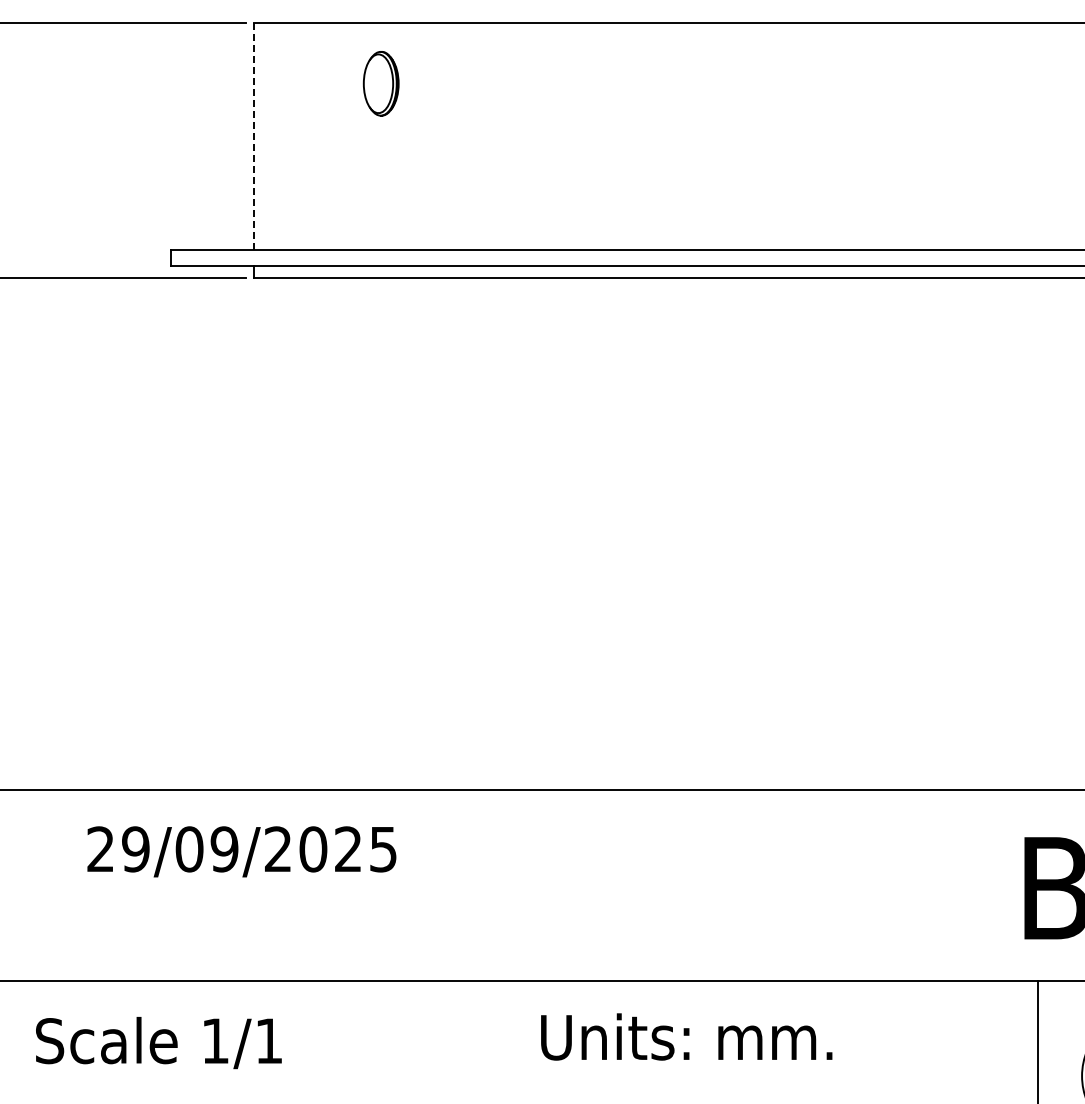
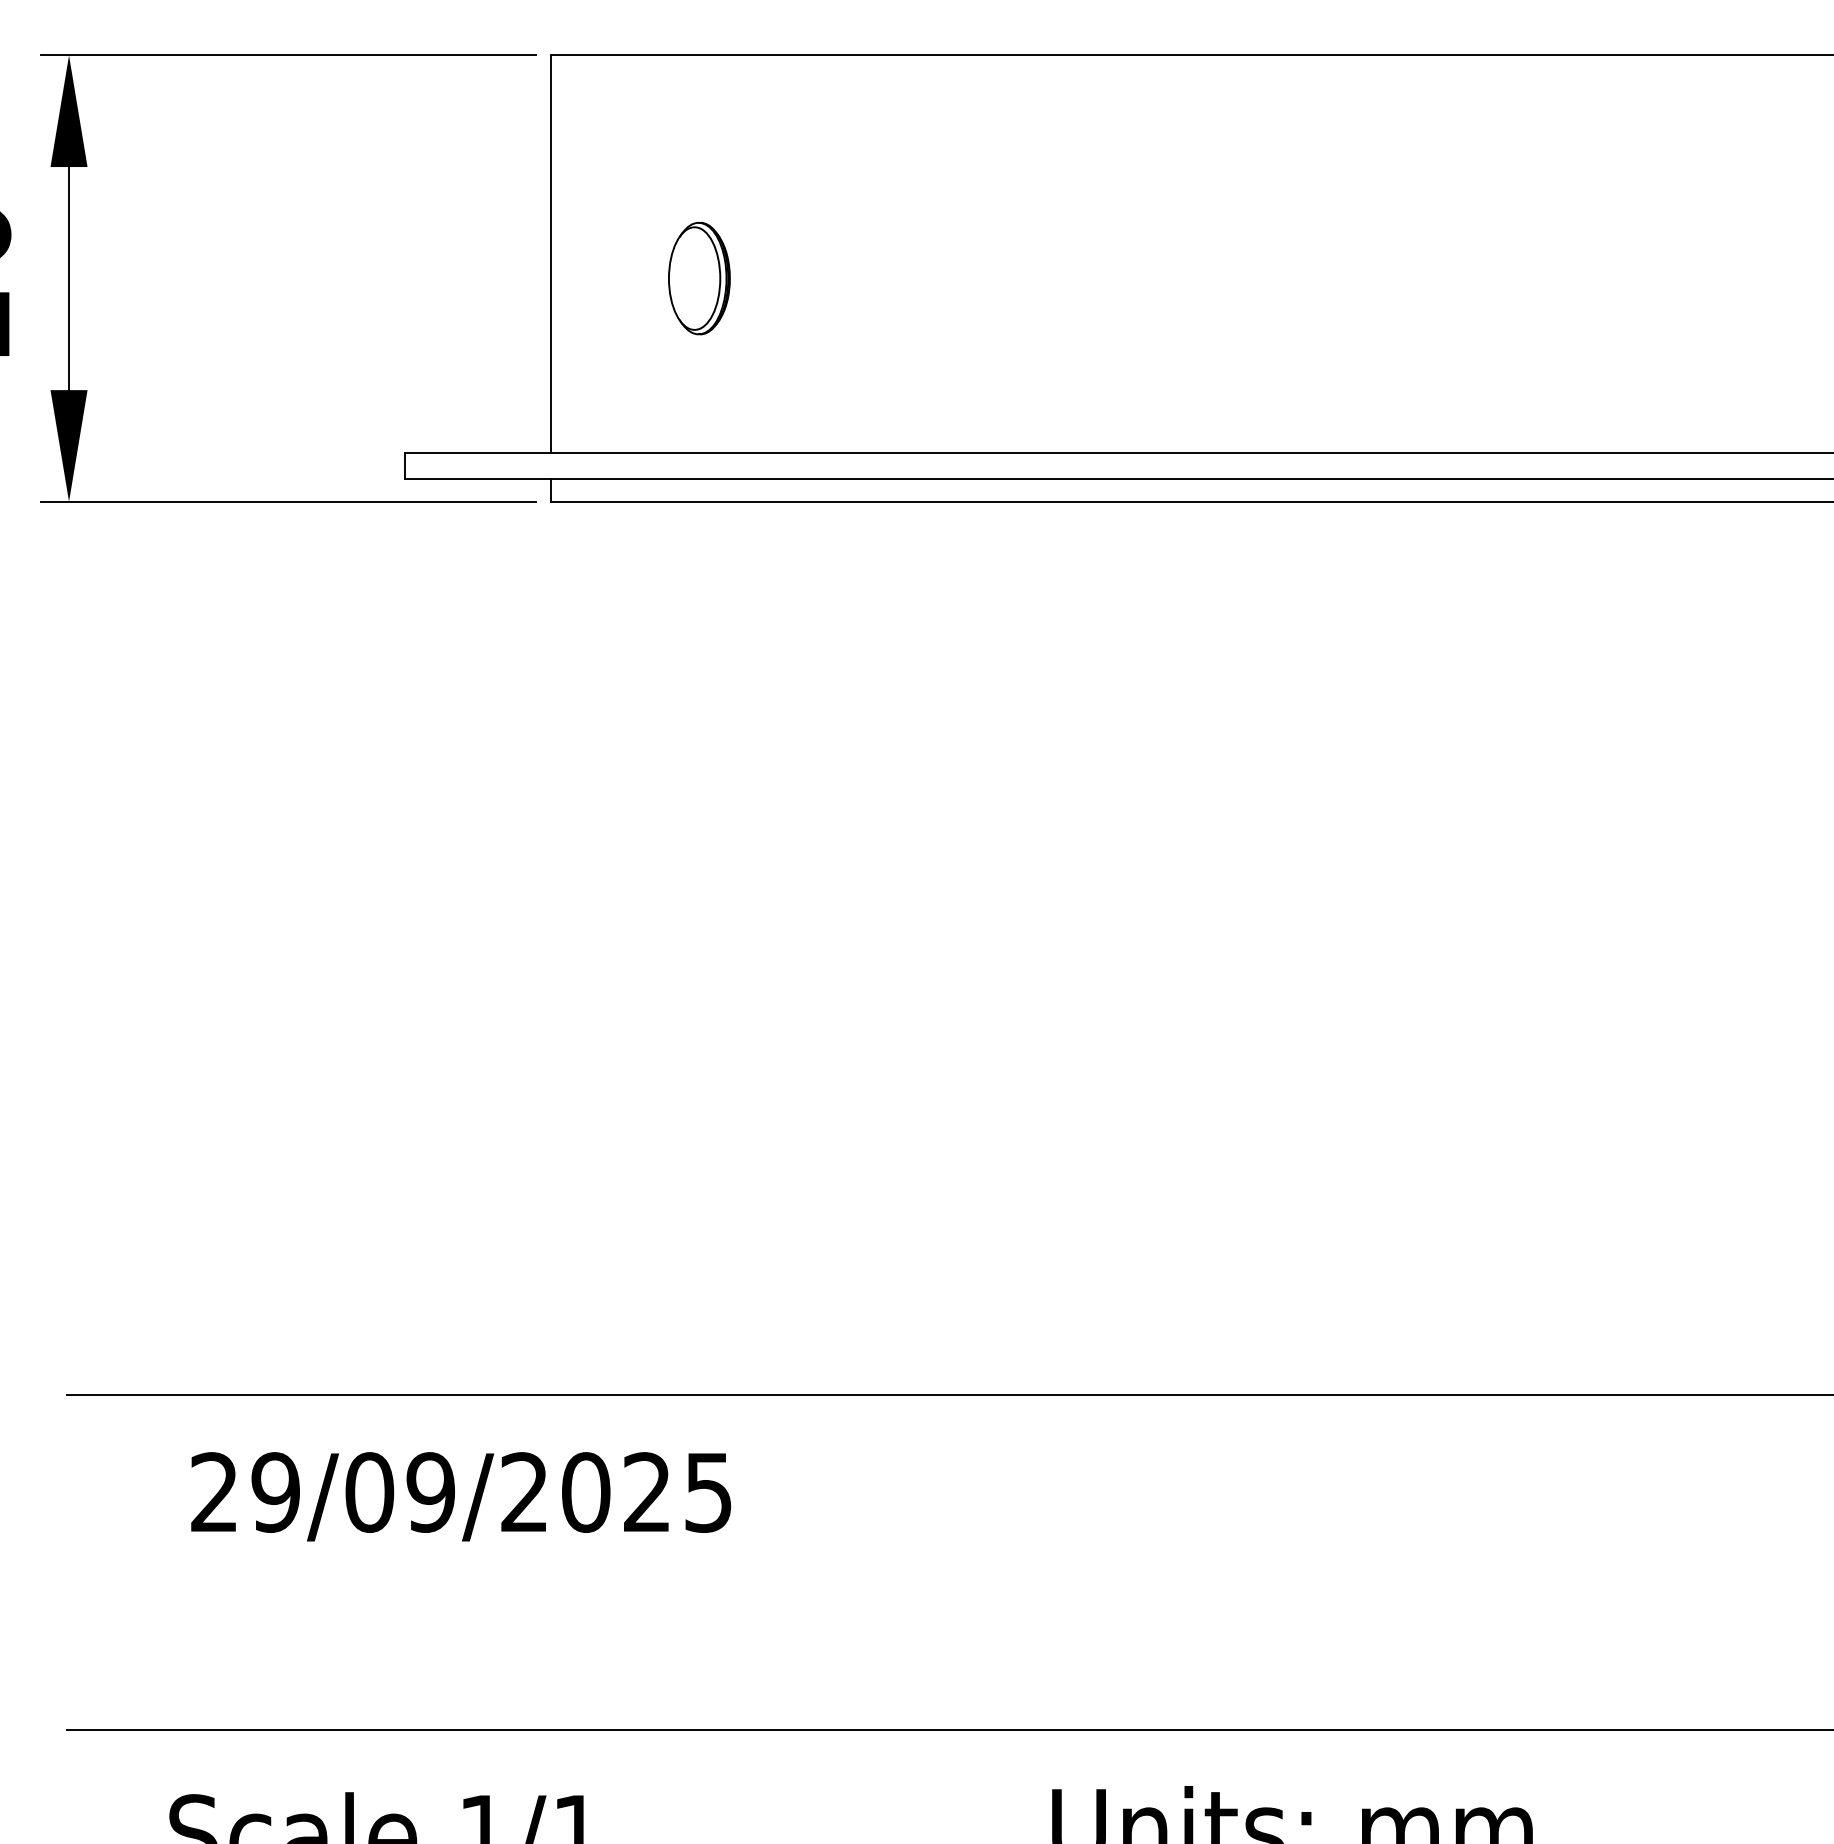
part: (380, 83) -> (698, 278), moved
line: (254, 136) -> (551, 253), dashed -> solid
text: (241, 851) -> (460, 1496), moved

